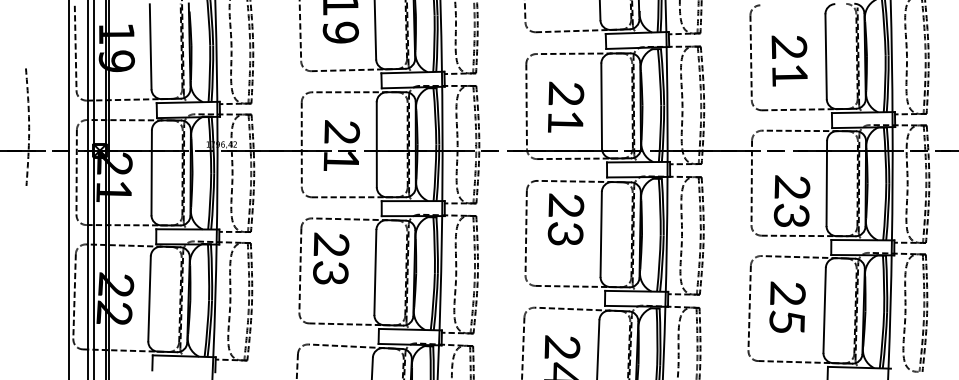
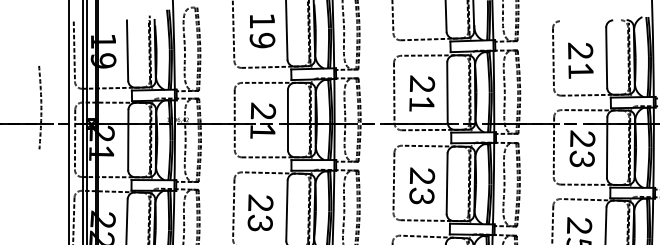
text: (791, 200) -> (582, 148), moved
text: (565, 219) -> (421, 185), moved
text: (331, 258) -> (260, 212), moved

